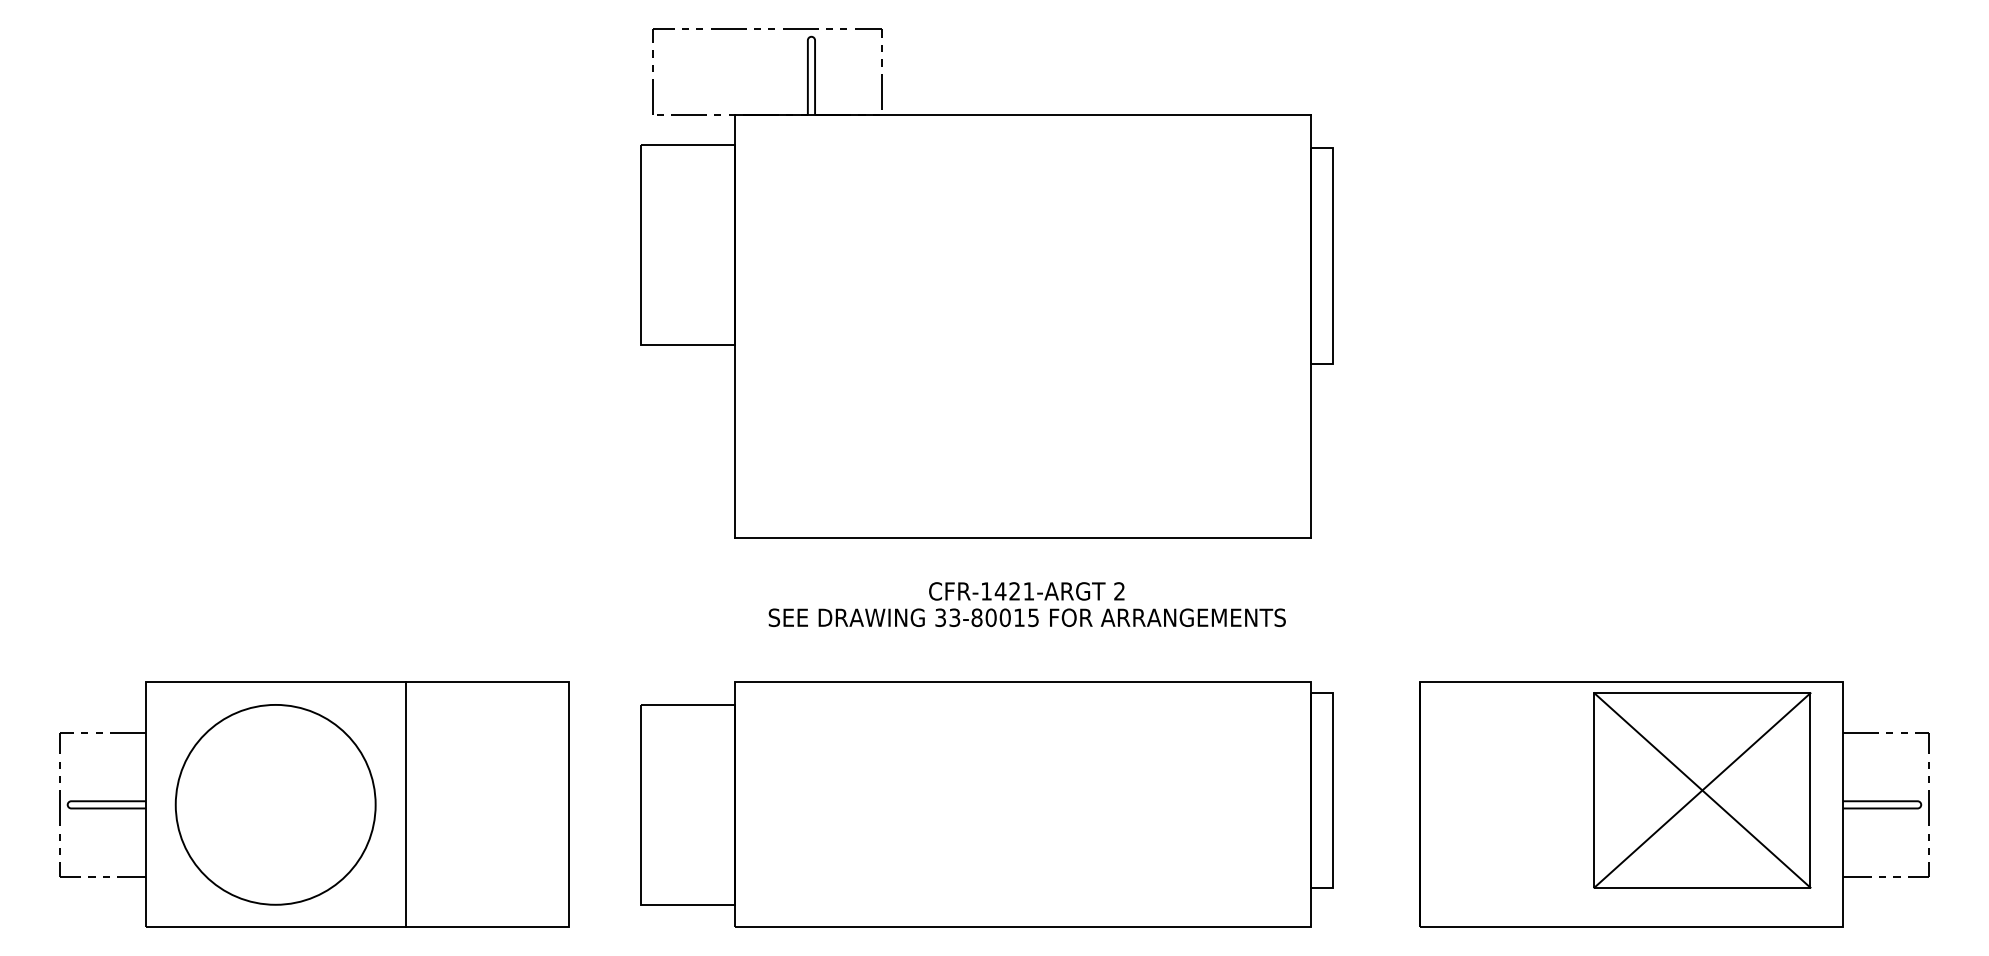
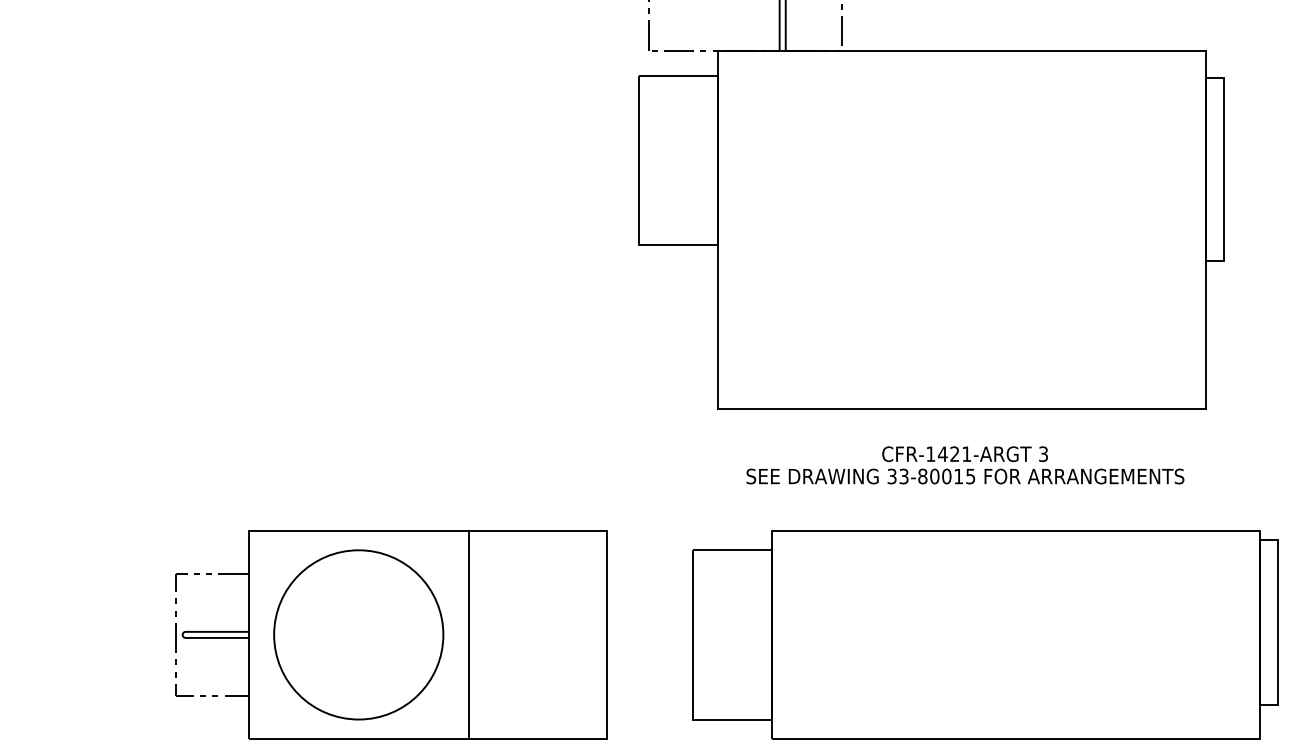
text: (1119, 591) -> (1043, 454), 2 -> 3
part: (314, 804) -> (391, 634), moved
part: (986, 804) -> (985, 634), moved

